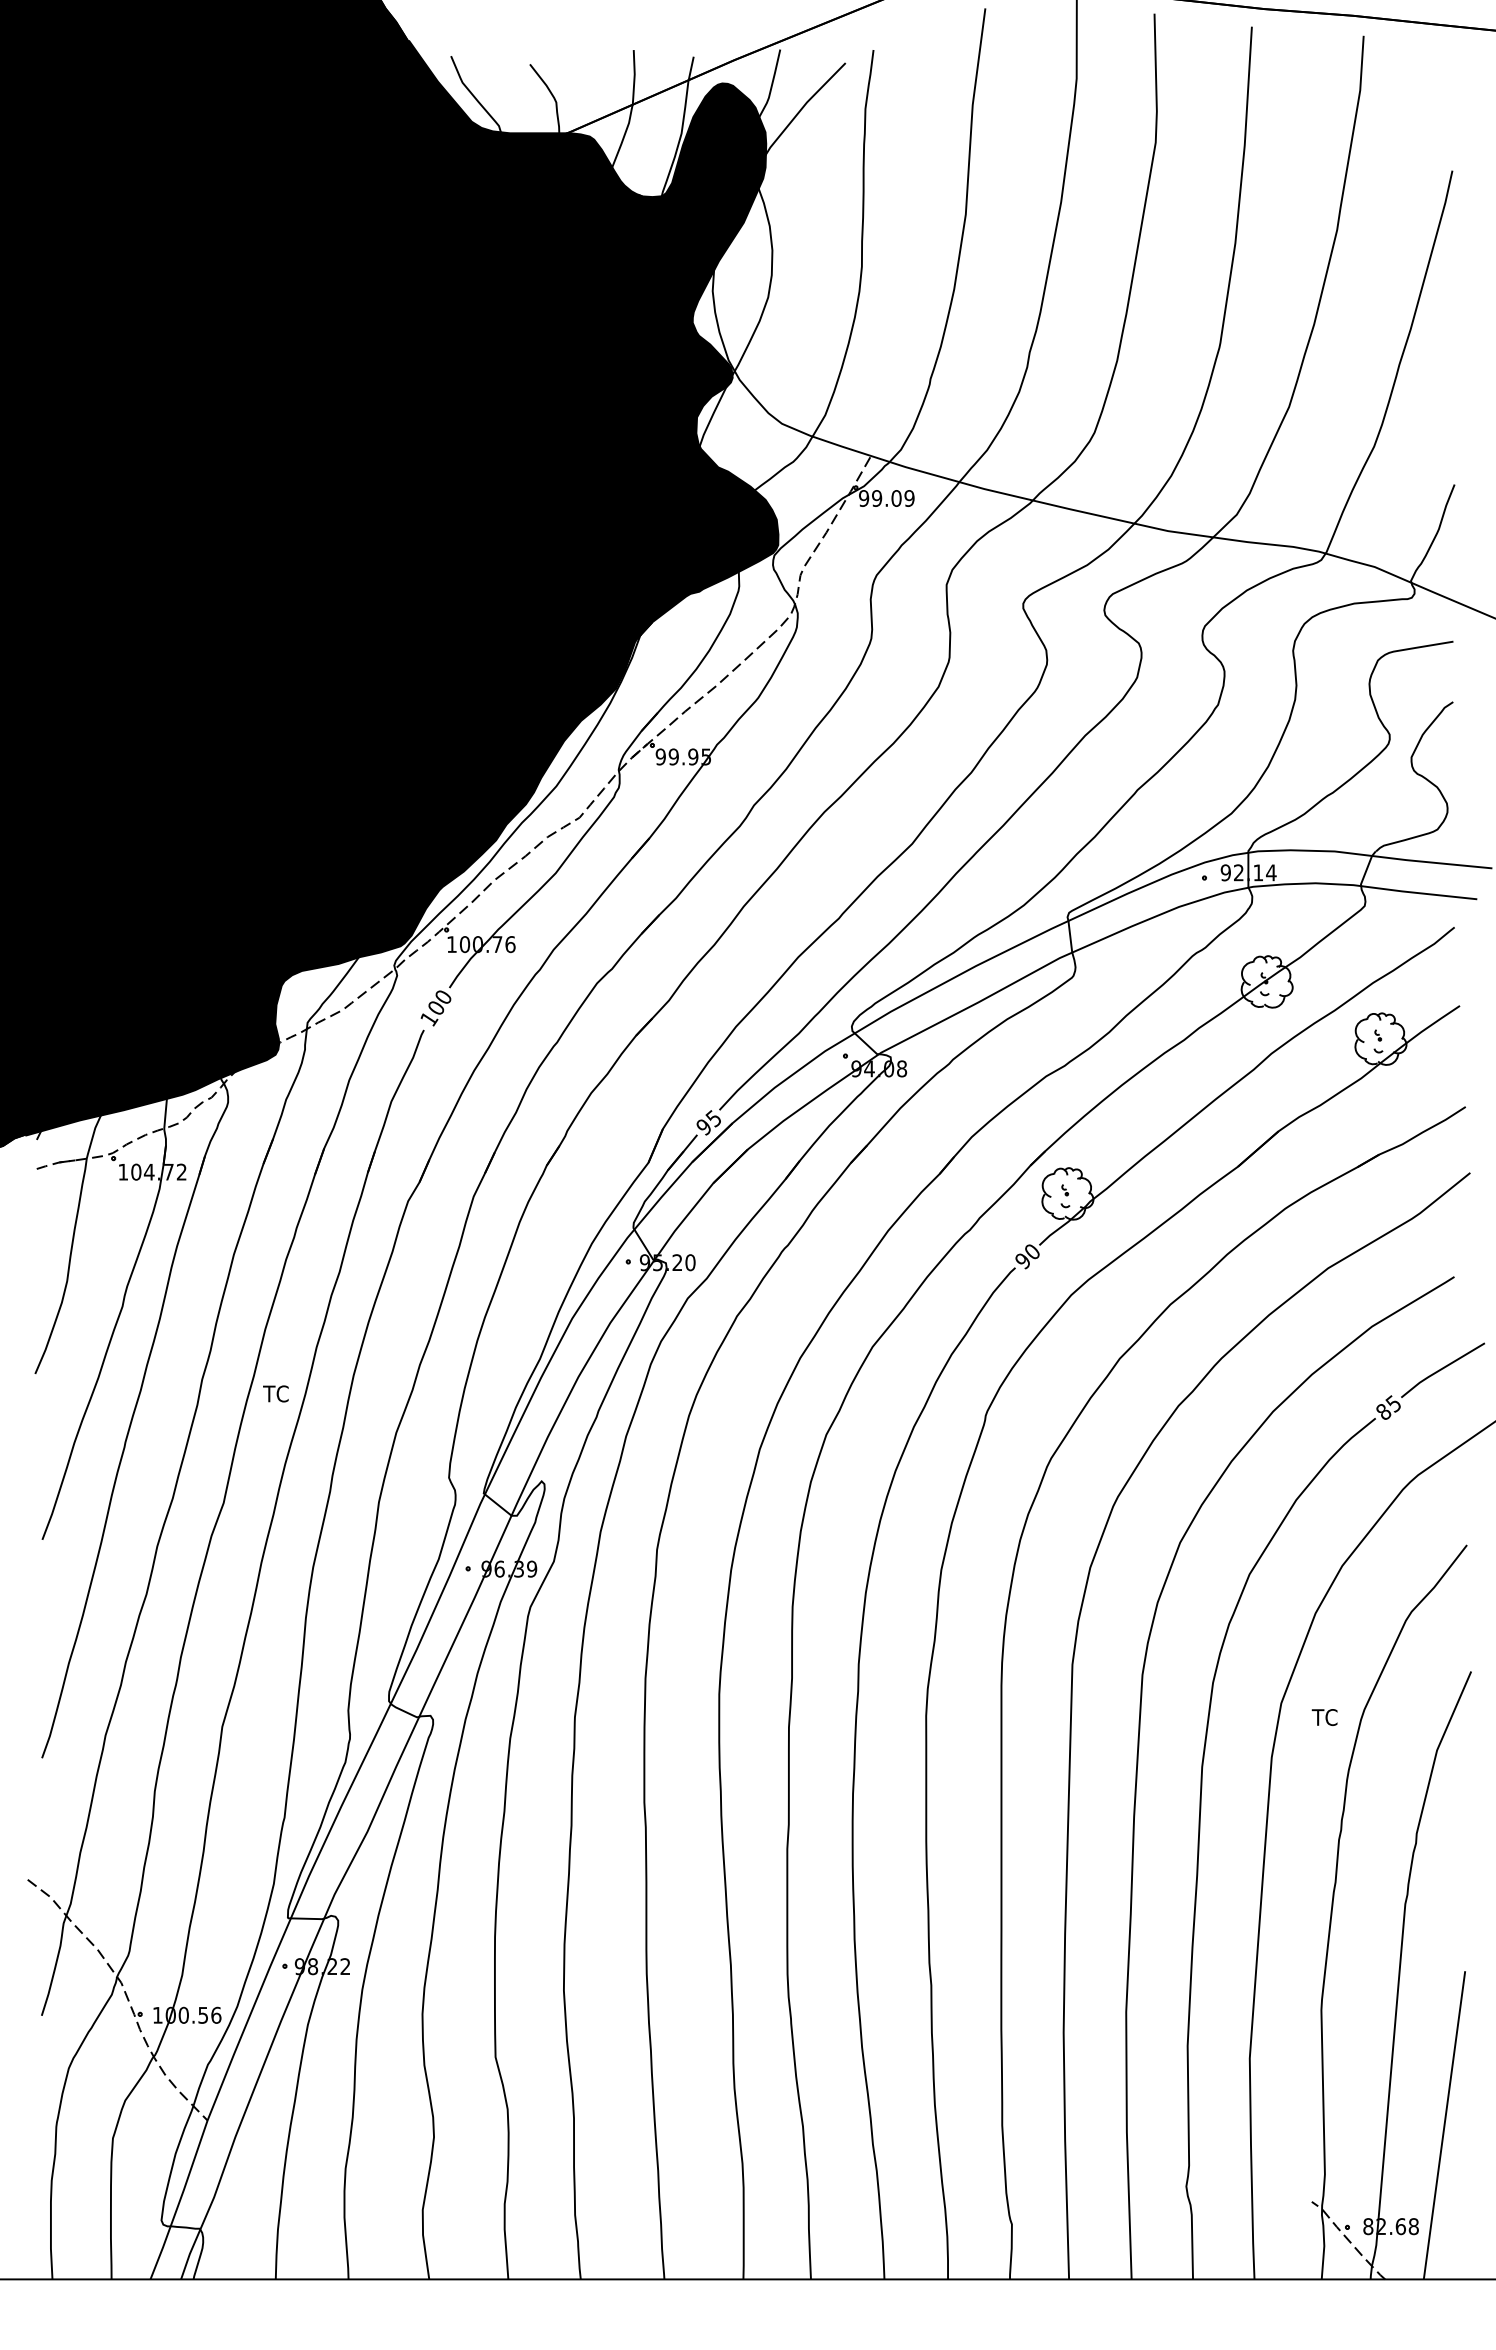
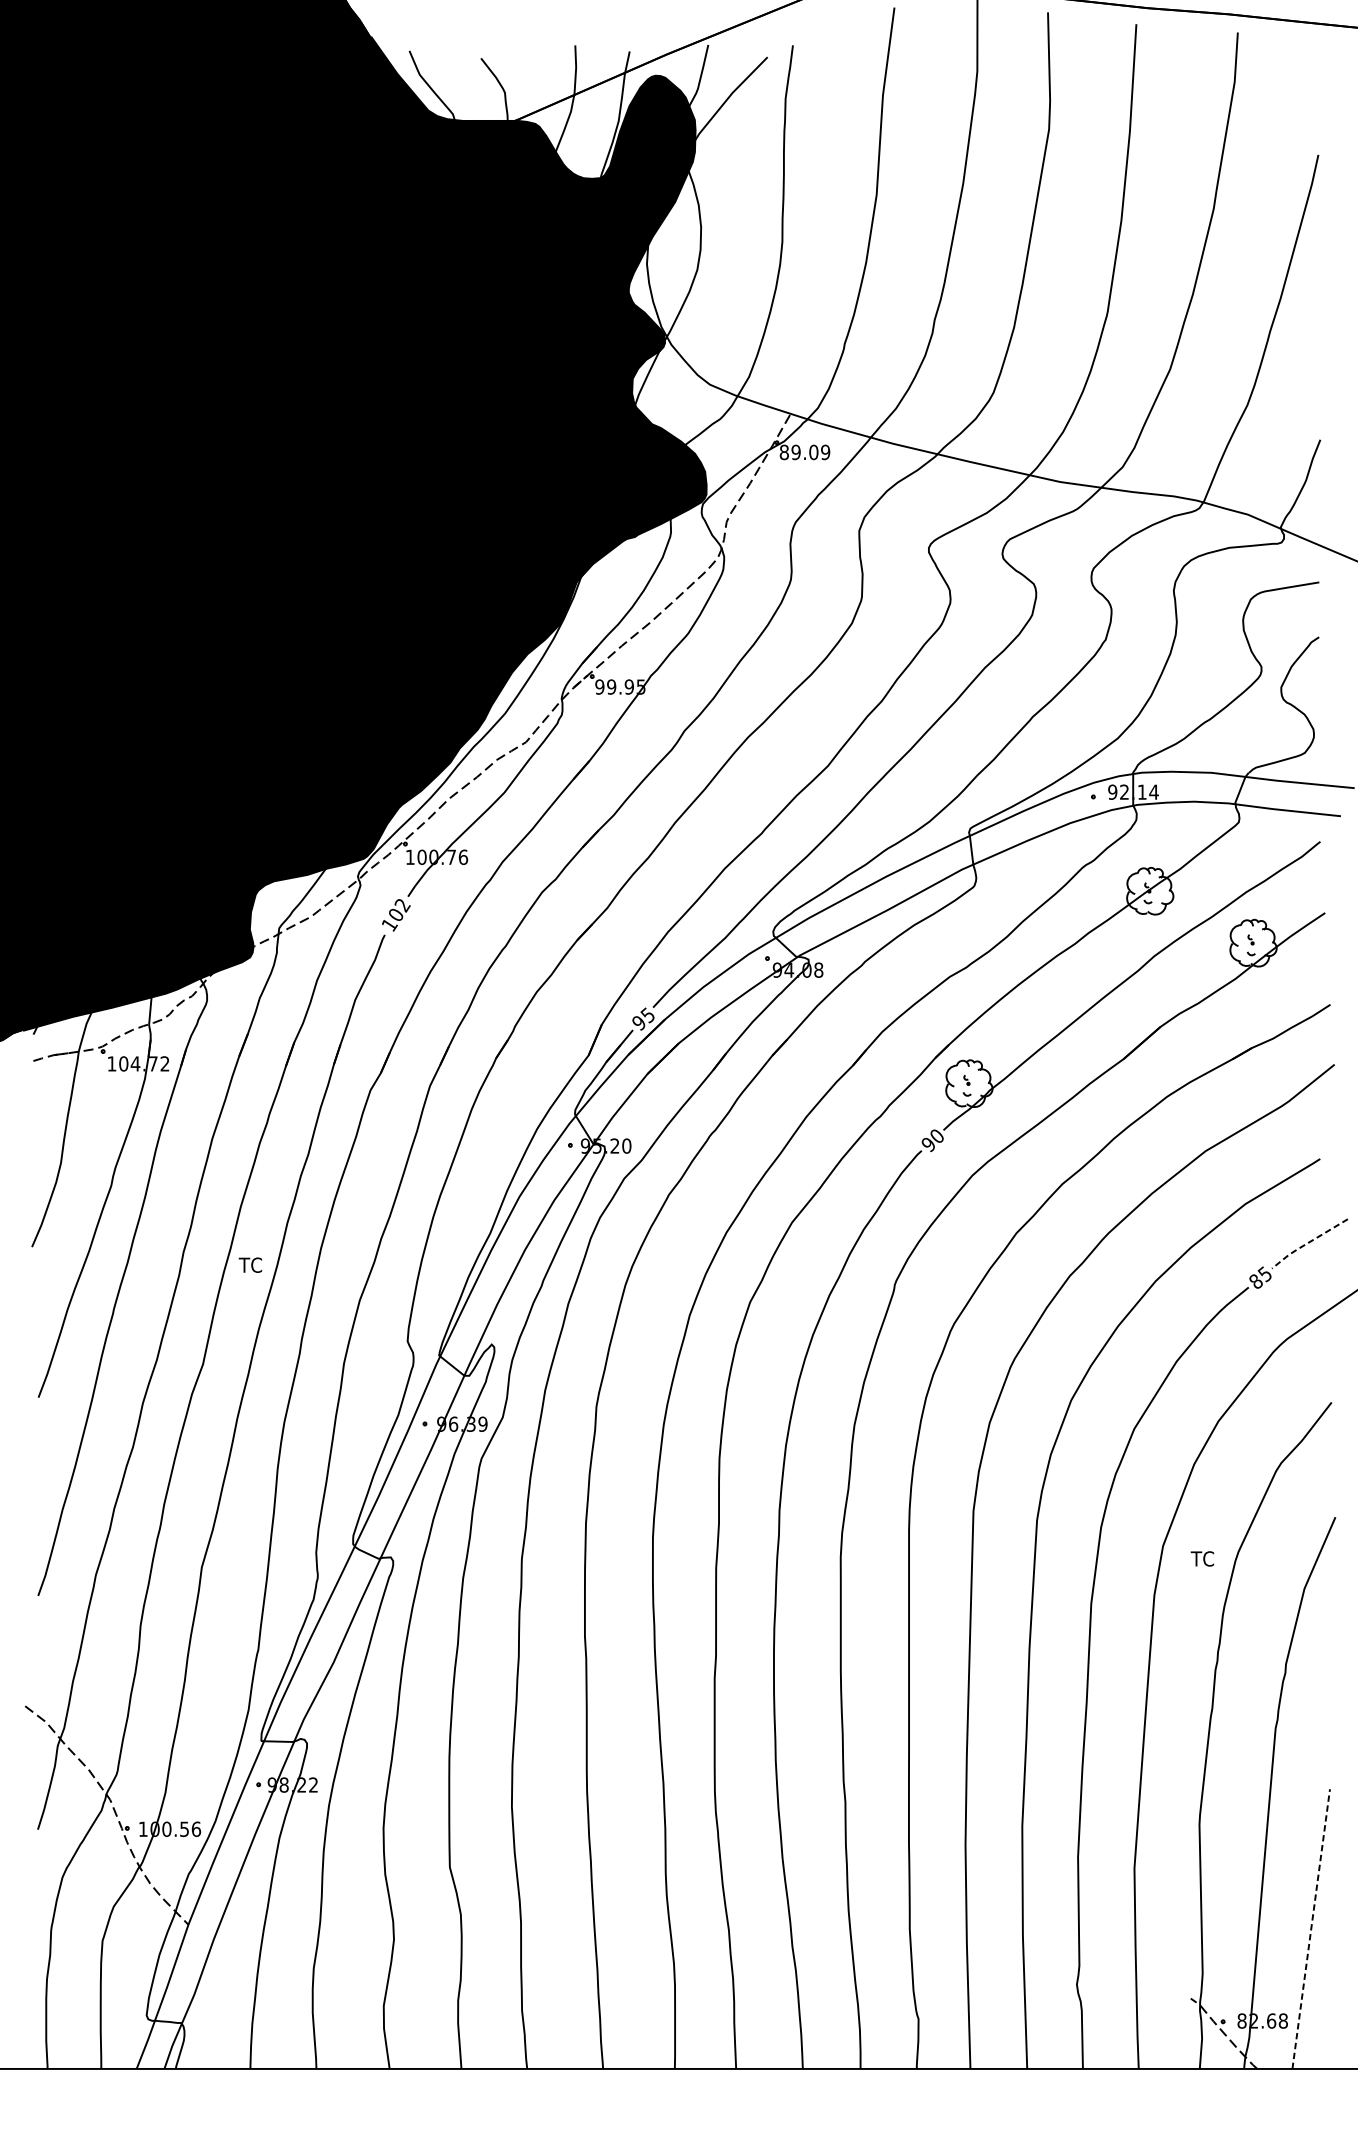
text: (864, 498) -> (784, 452), 99.09 -> 89.09
text: (443, 997) -> (402, 905), 100 -> 102
line: (1440, 1369) -> (1307, 1243), solid -> dashed
line: (1444, 2124) -> (1311, 1928), solid -> dashed

